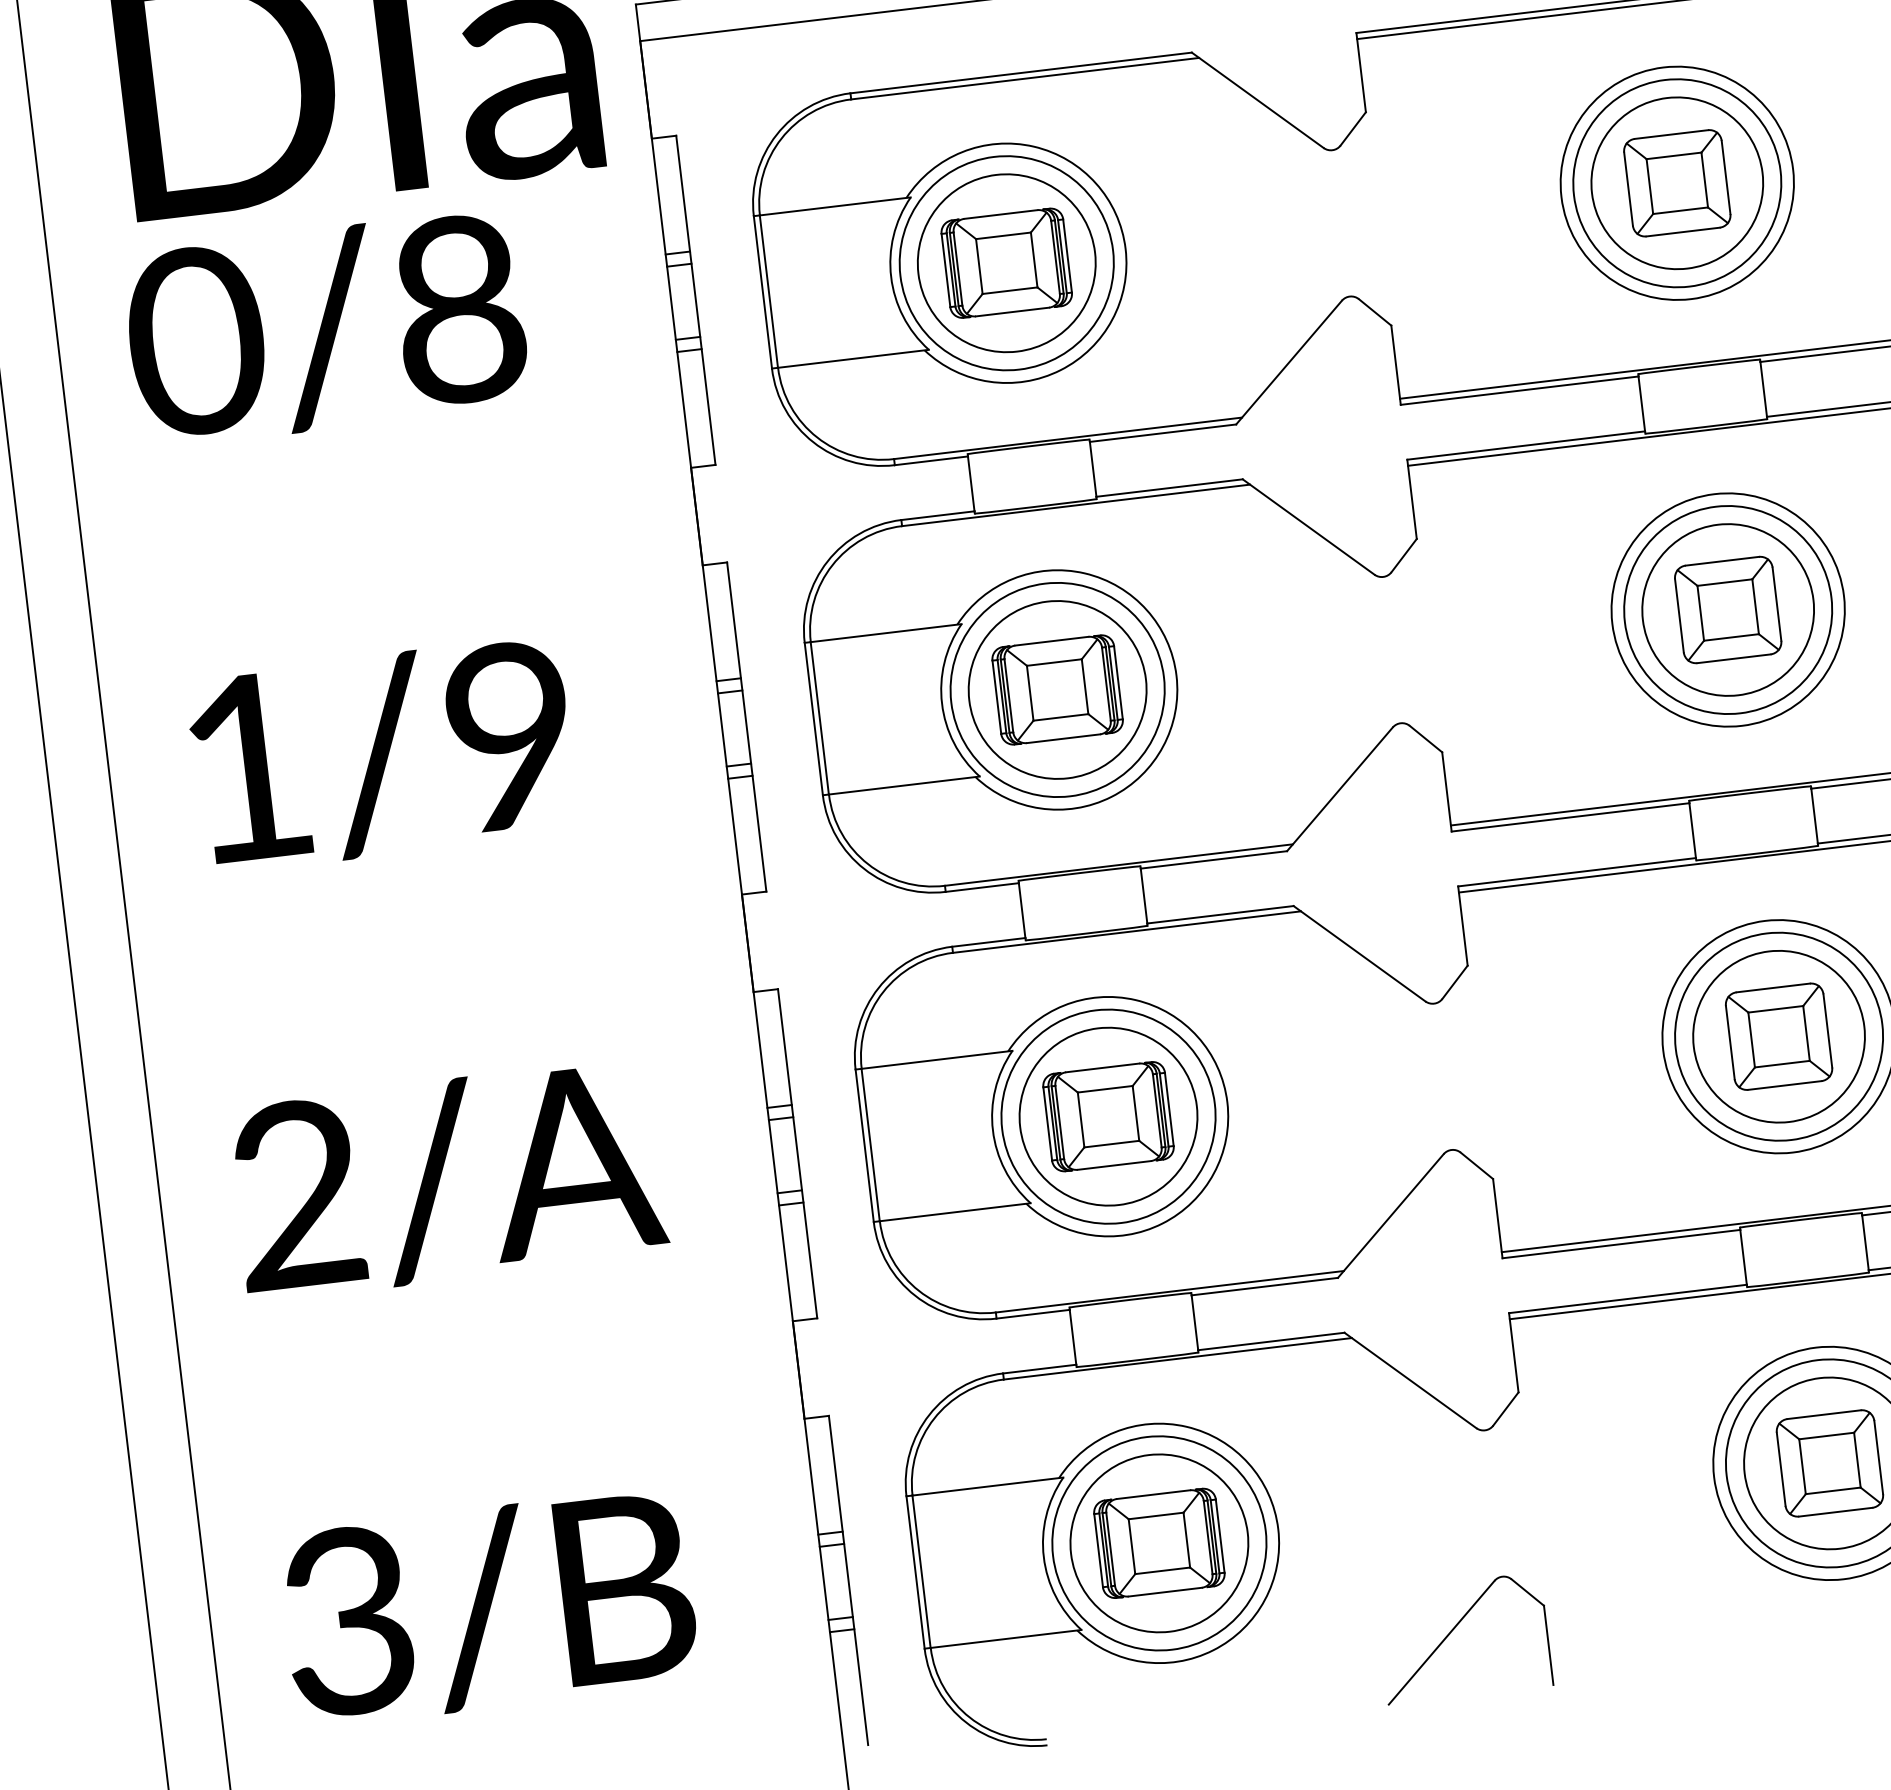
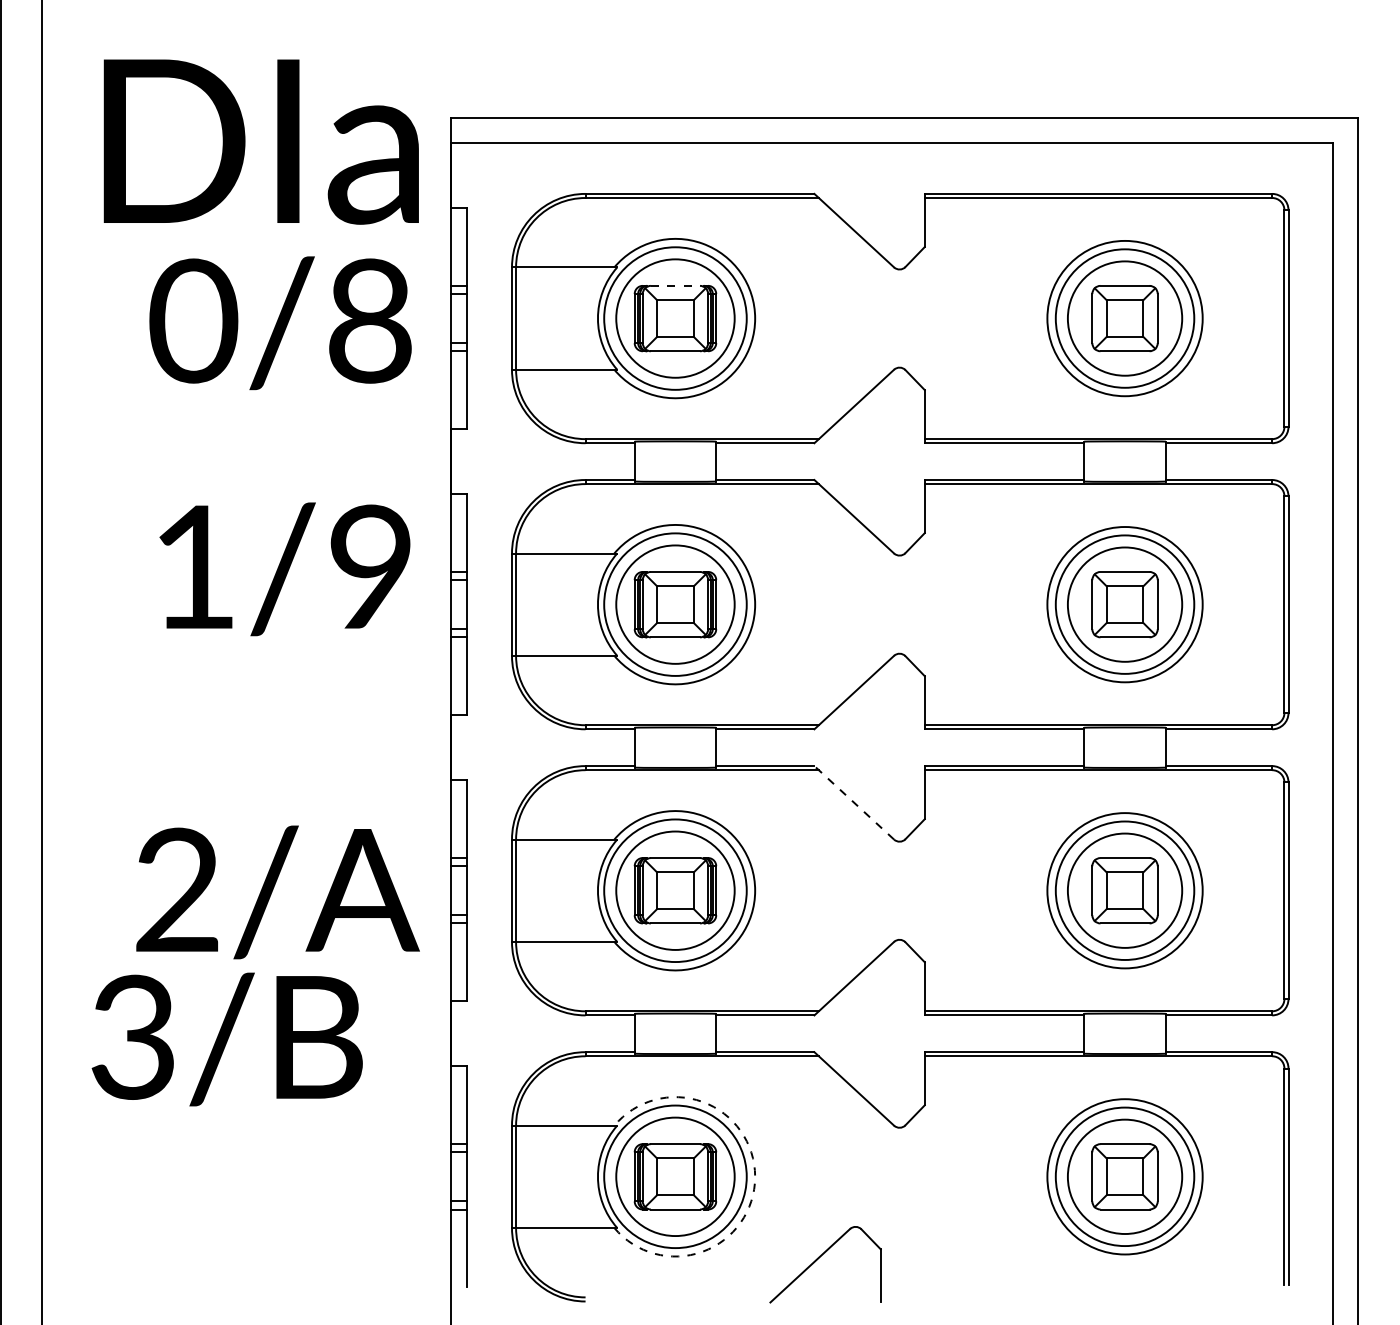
line: (1000, 213) -> (675, 285), solid -> dashed
text: (326, 329) -> (280, 323), moved
text: (381, 755) -> (284, 569), moved
line: (1358, 953) -> (853, 802), solid -> dashed
text: (447, 1180) -> (277, 892), moved
arc: (1278, 1528) -> (755, 1176), solid -> dashed
text: (487, 1607) -> (226, 1039), moved
part: (1454, 1630) -> (819, 1258), moved

